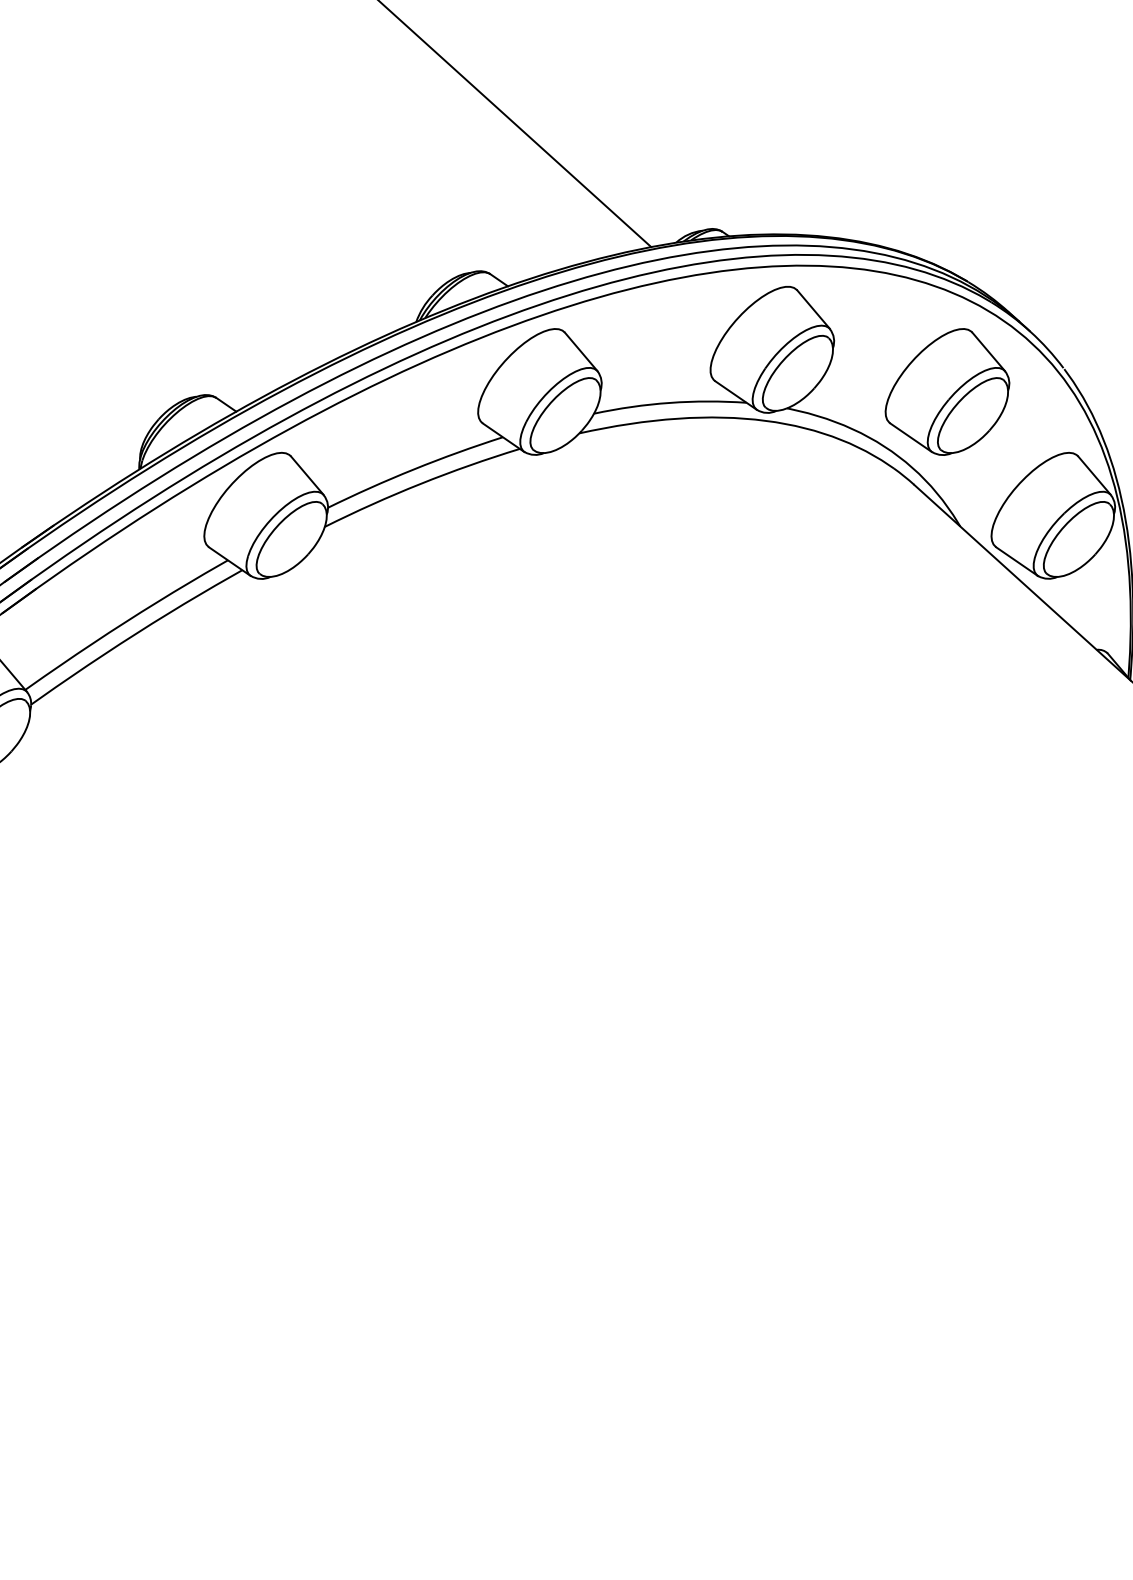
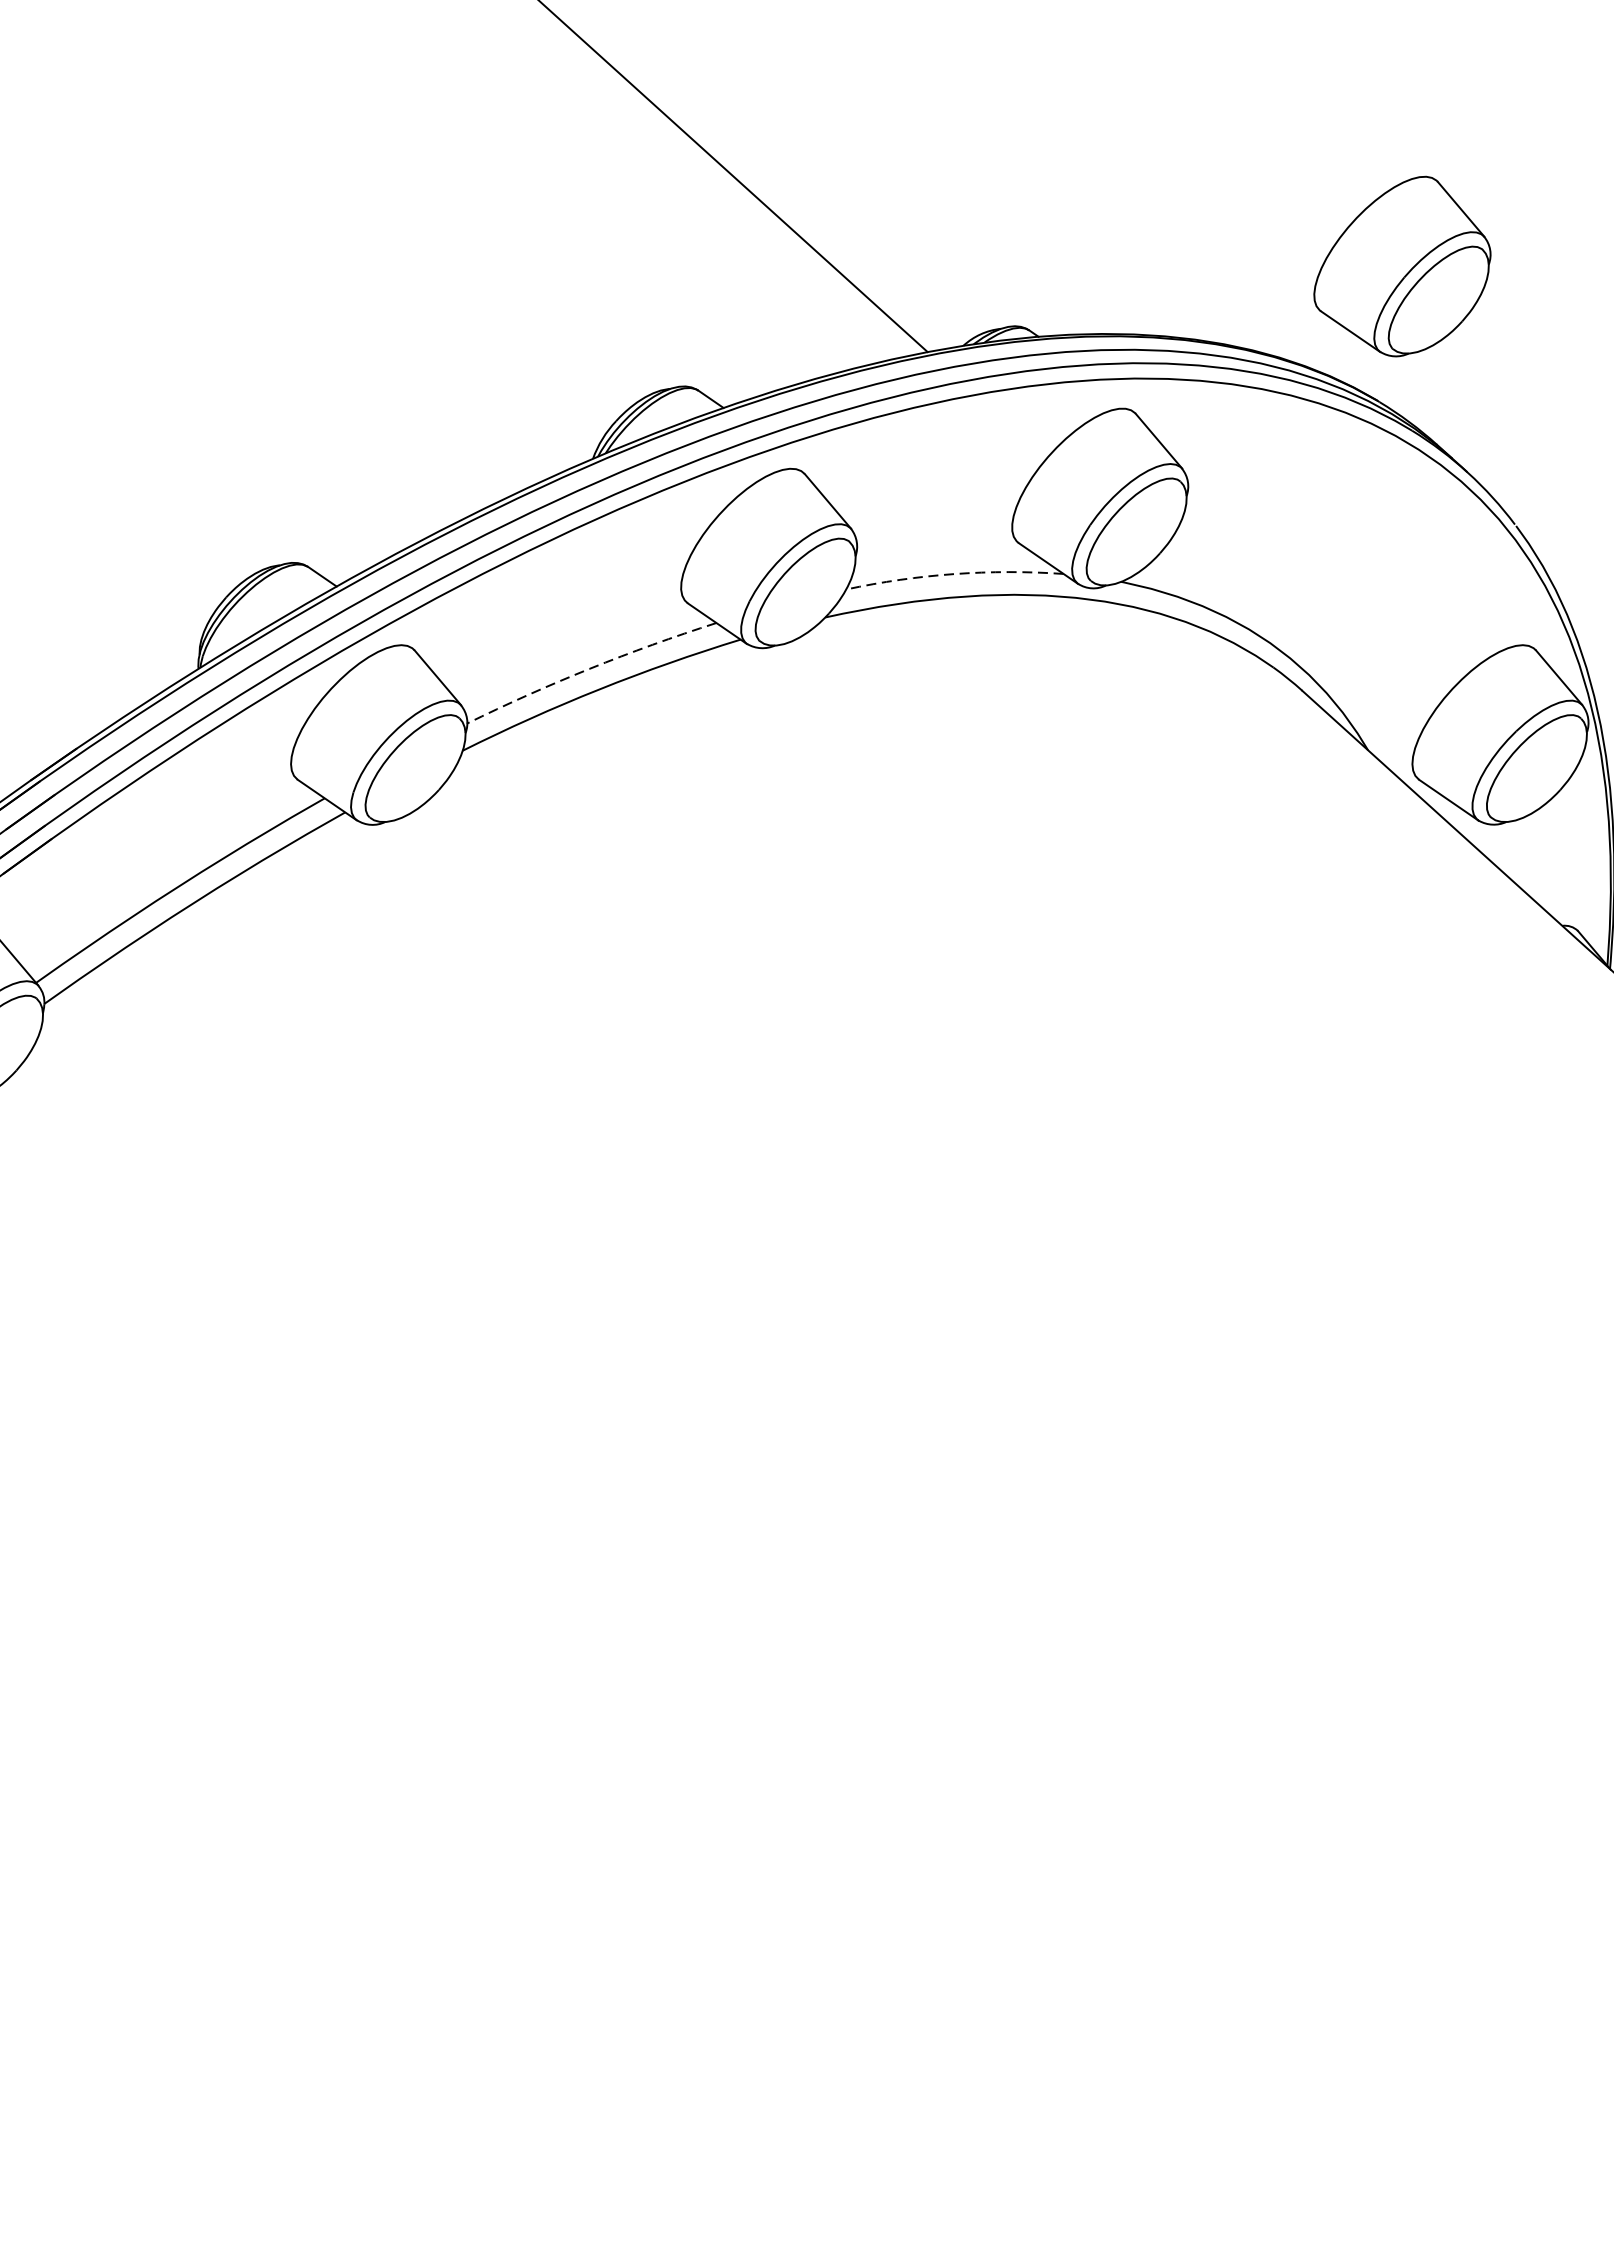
part: (947, 391) -> (1402, 265), moved
arc: (669, 402) -> (953, 573), solid -> dashed
arc: (414, 469) -> (590, 668), solid -> dashed

